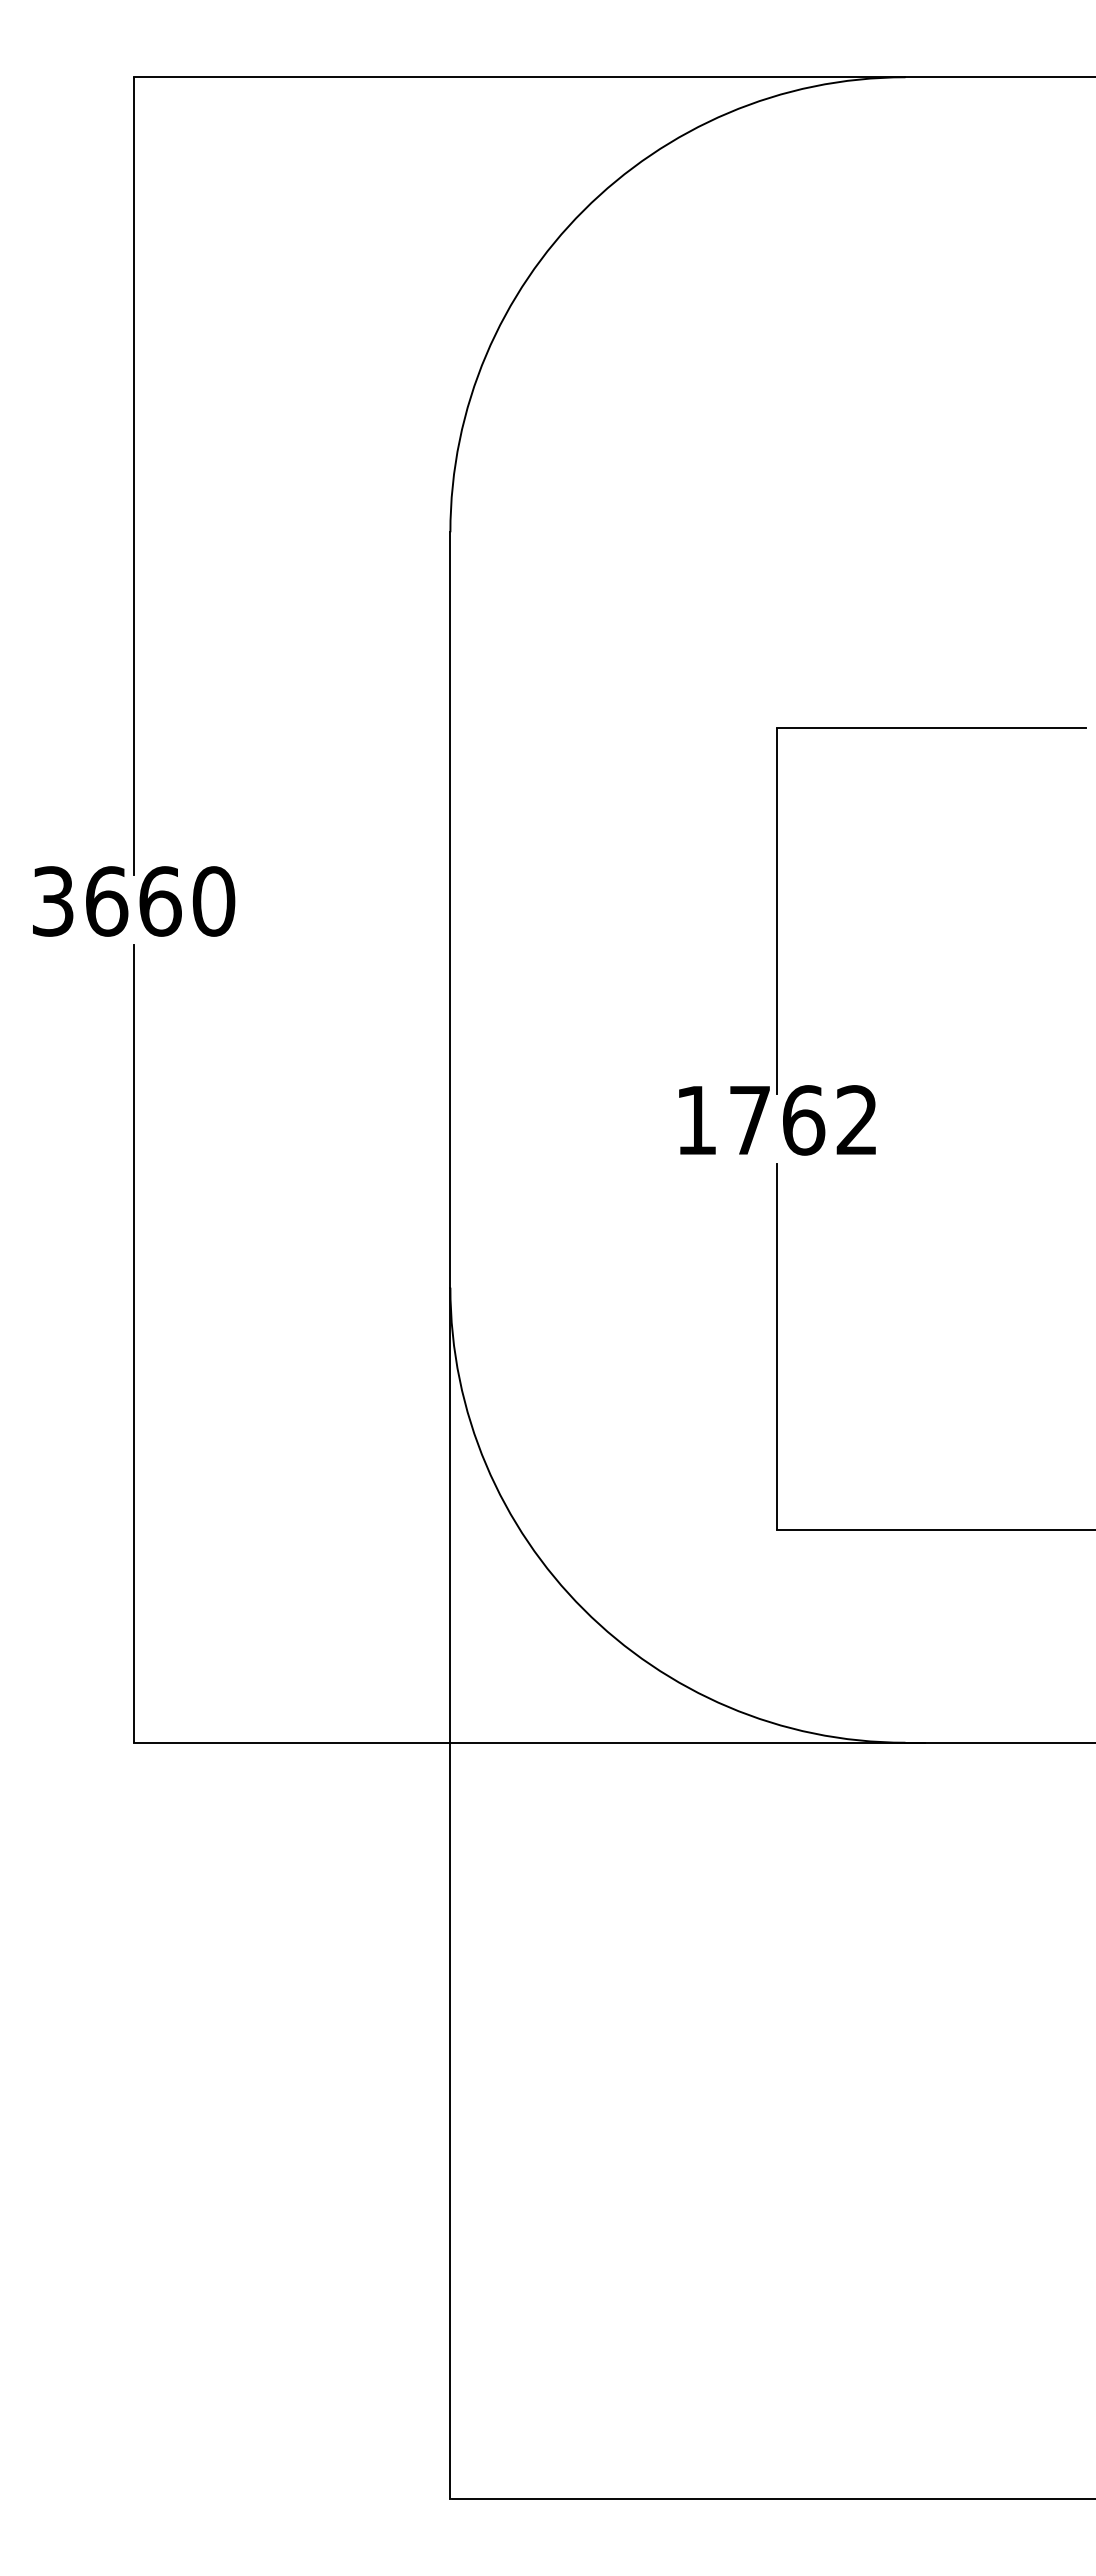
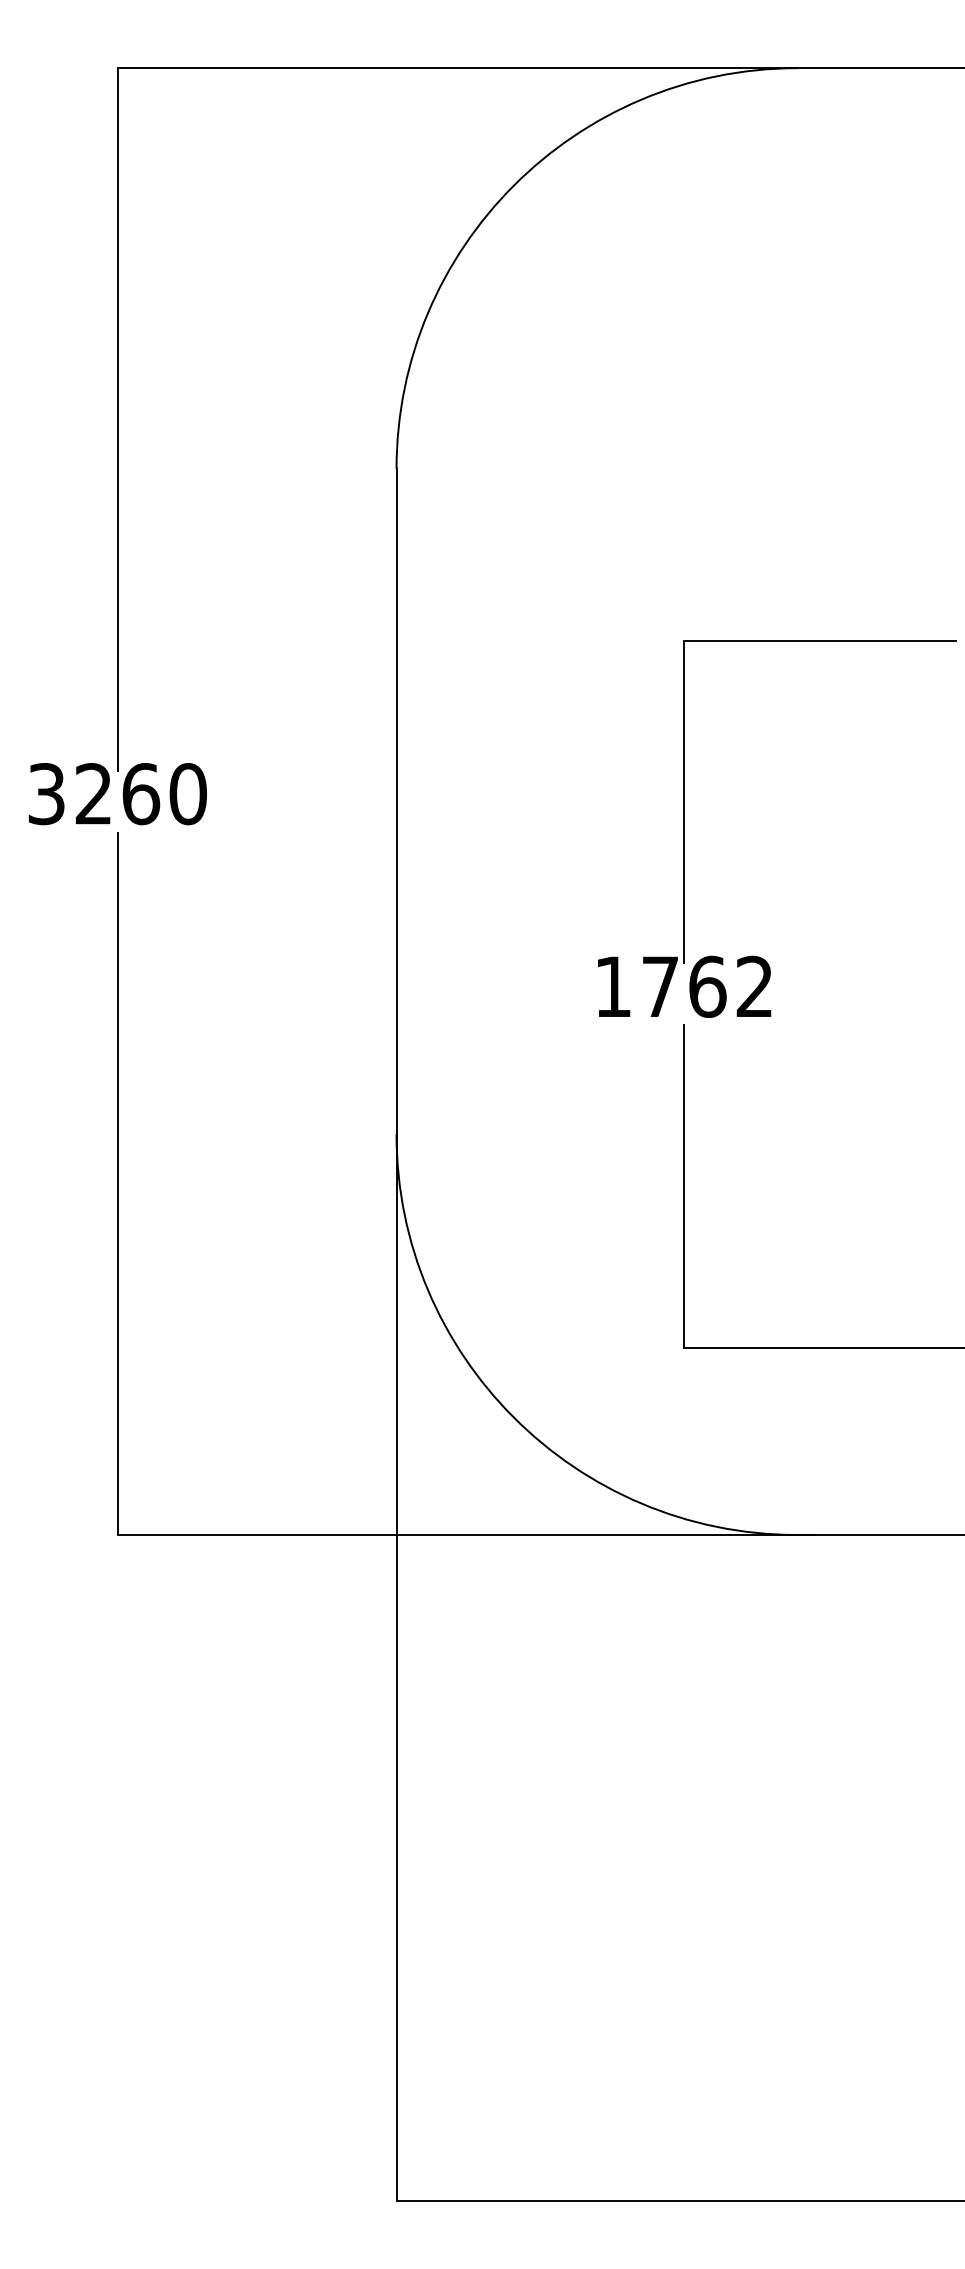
text: (107, 901) -> (94, 794), 3660 -> 3260

